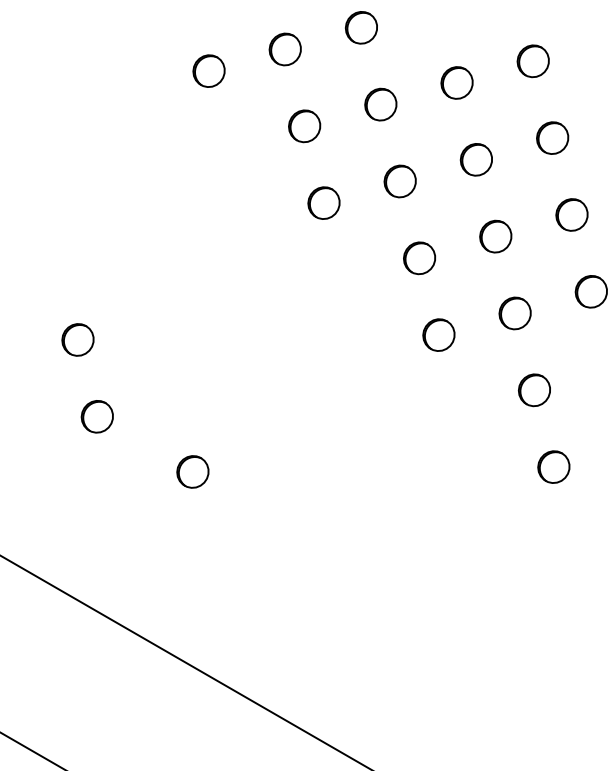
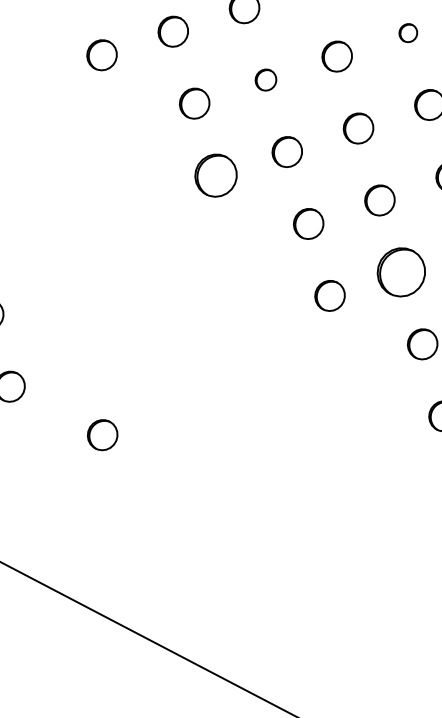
part: (532, 61) -> (407, 33), size x0.6
part: (380, 104) -> (265, 80), size x0.7
part: (323, 202) -> (215, 174), size x1.4
part: (514, 313) -> (400, 272), size x1.6

